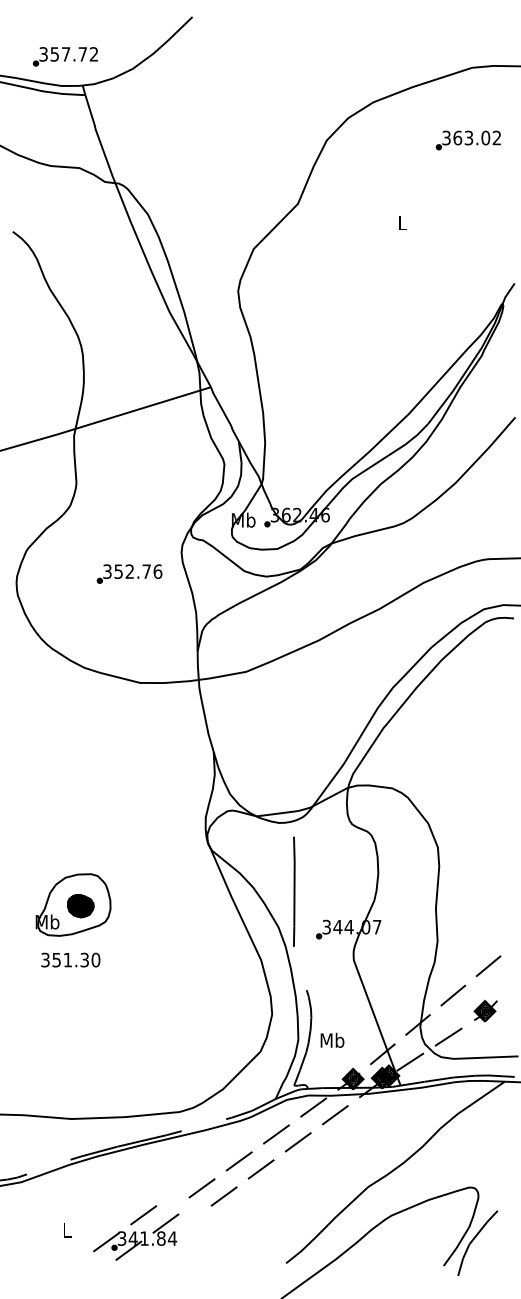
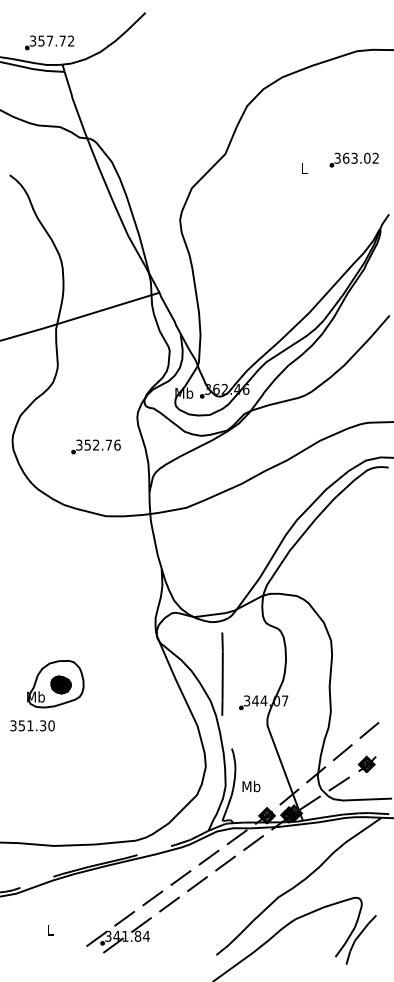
text: (467, 139) -> (353, 159), moved
text: (128, 573) -> (95, 446), moved
text: (70, 959) -> (32, 725), moved
part: (135, 1232) -> (118, 931), moved

